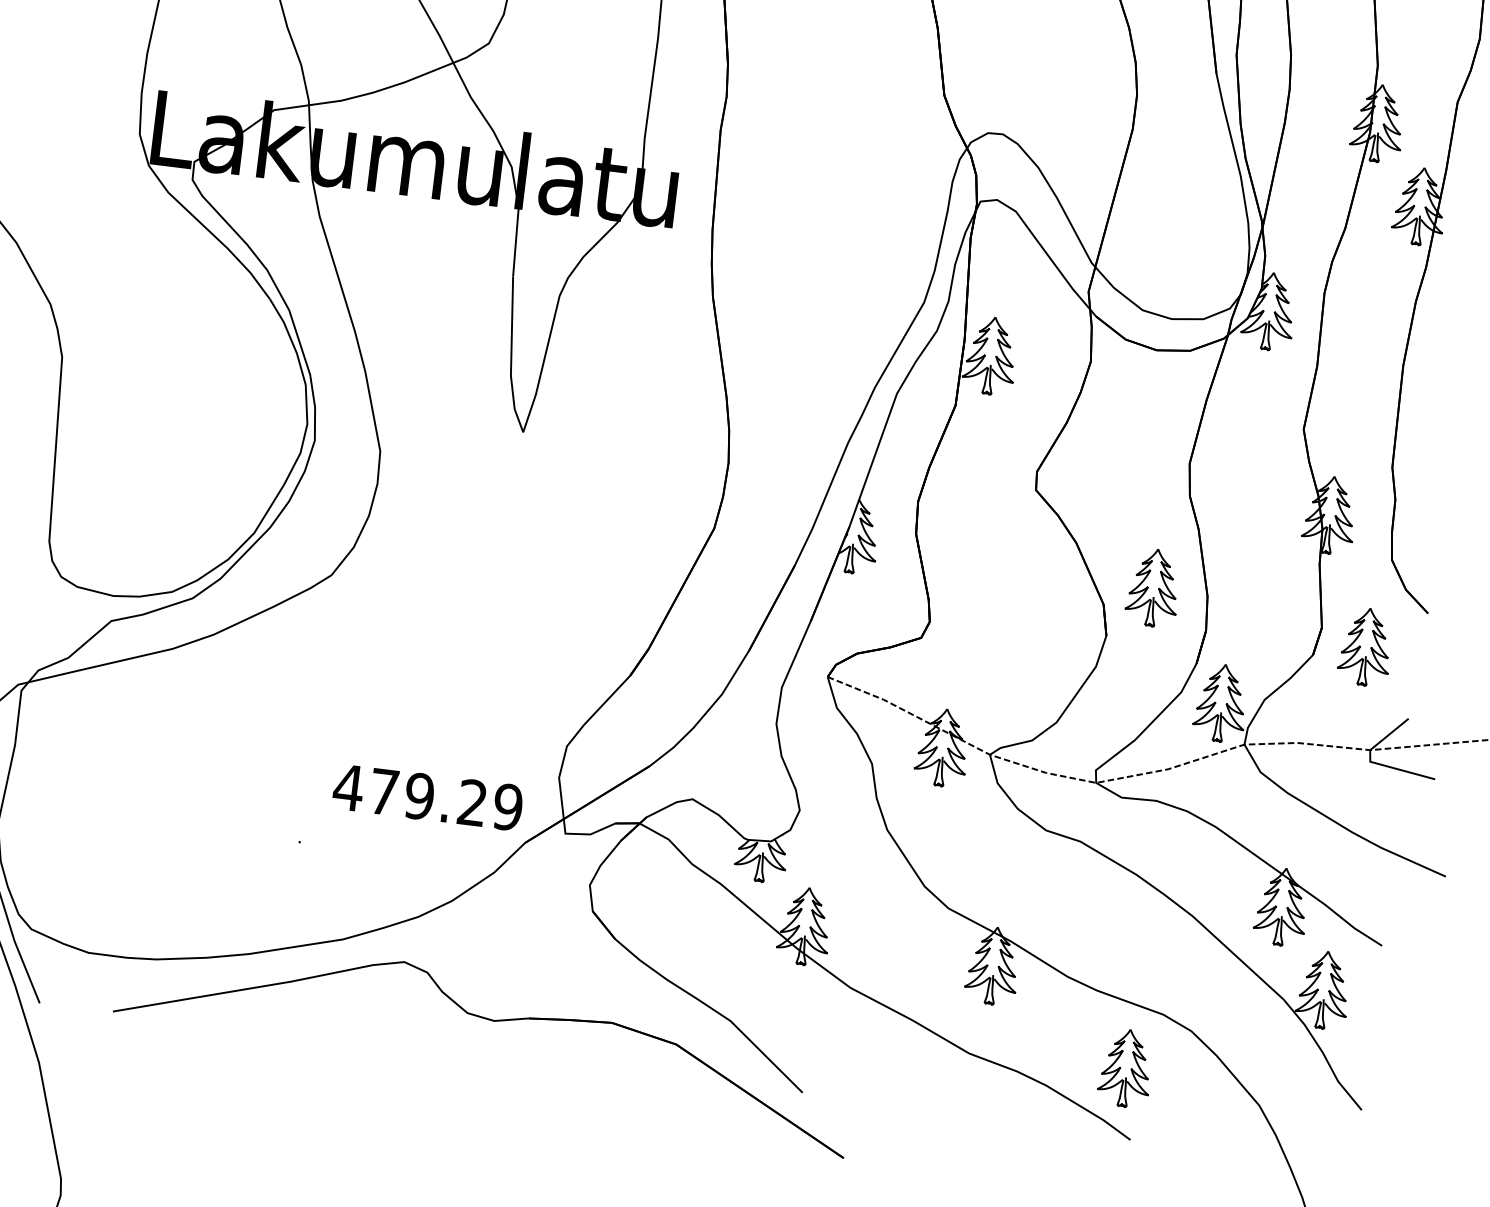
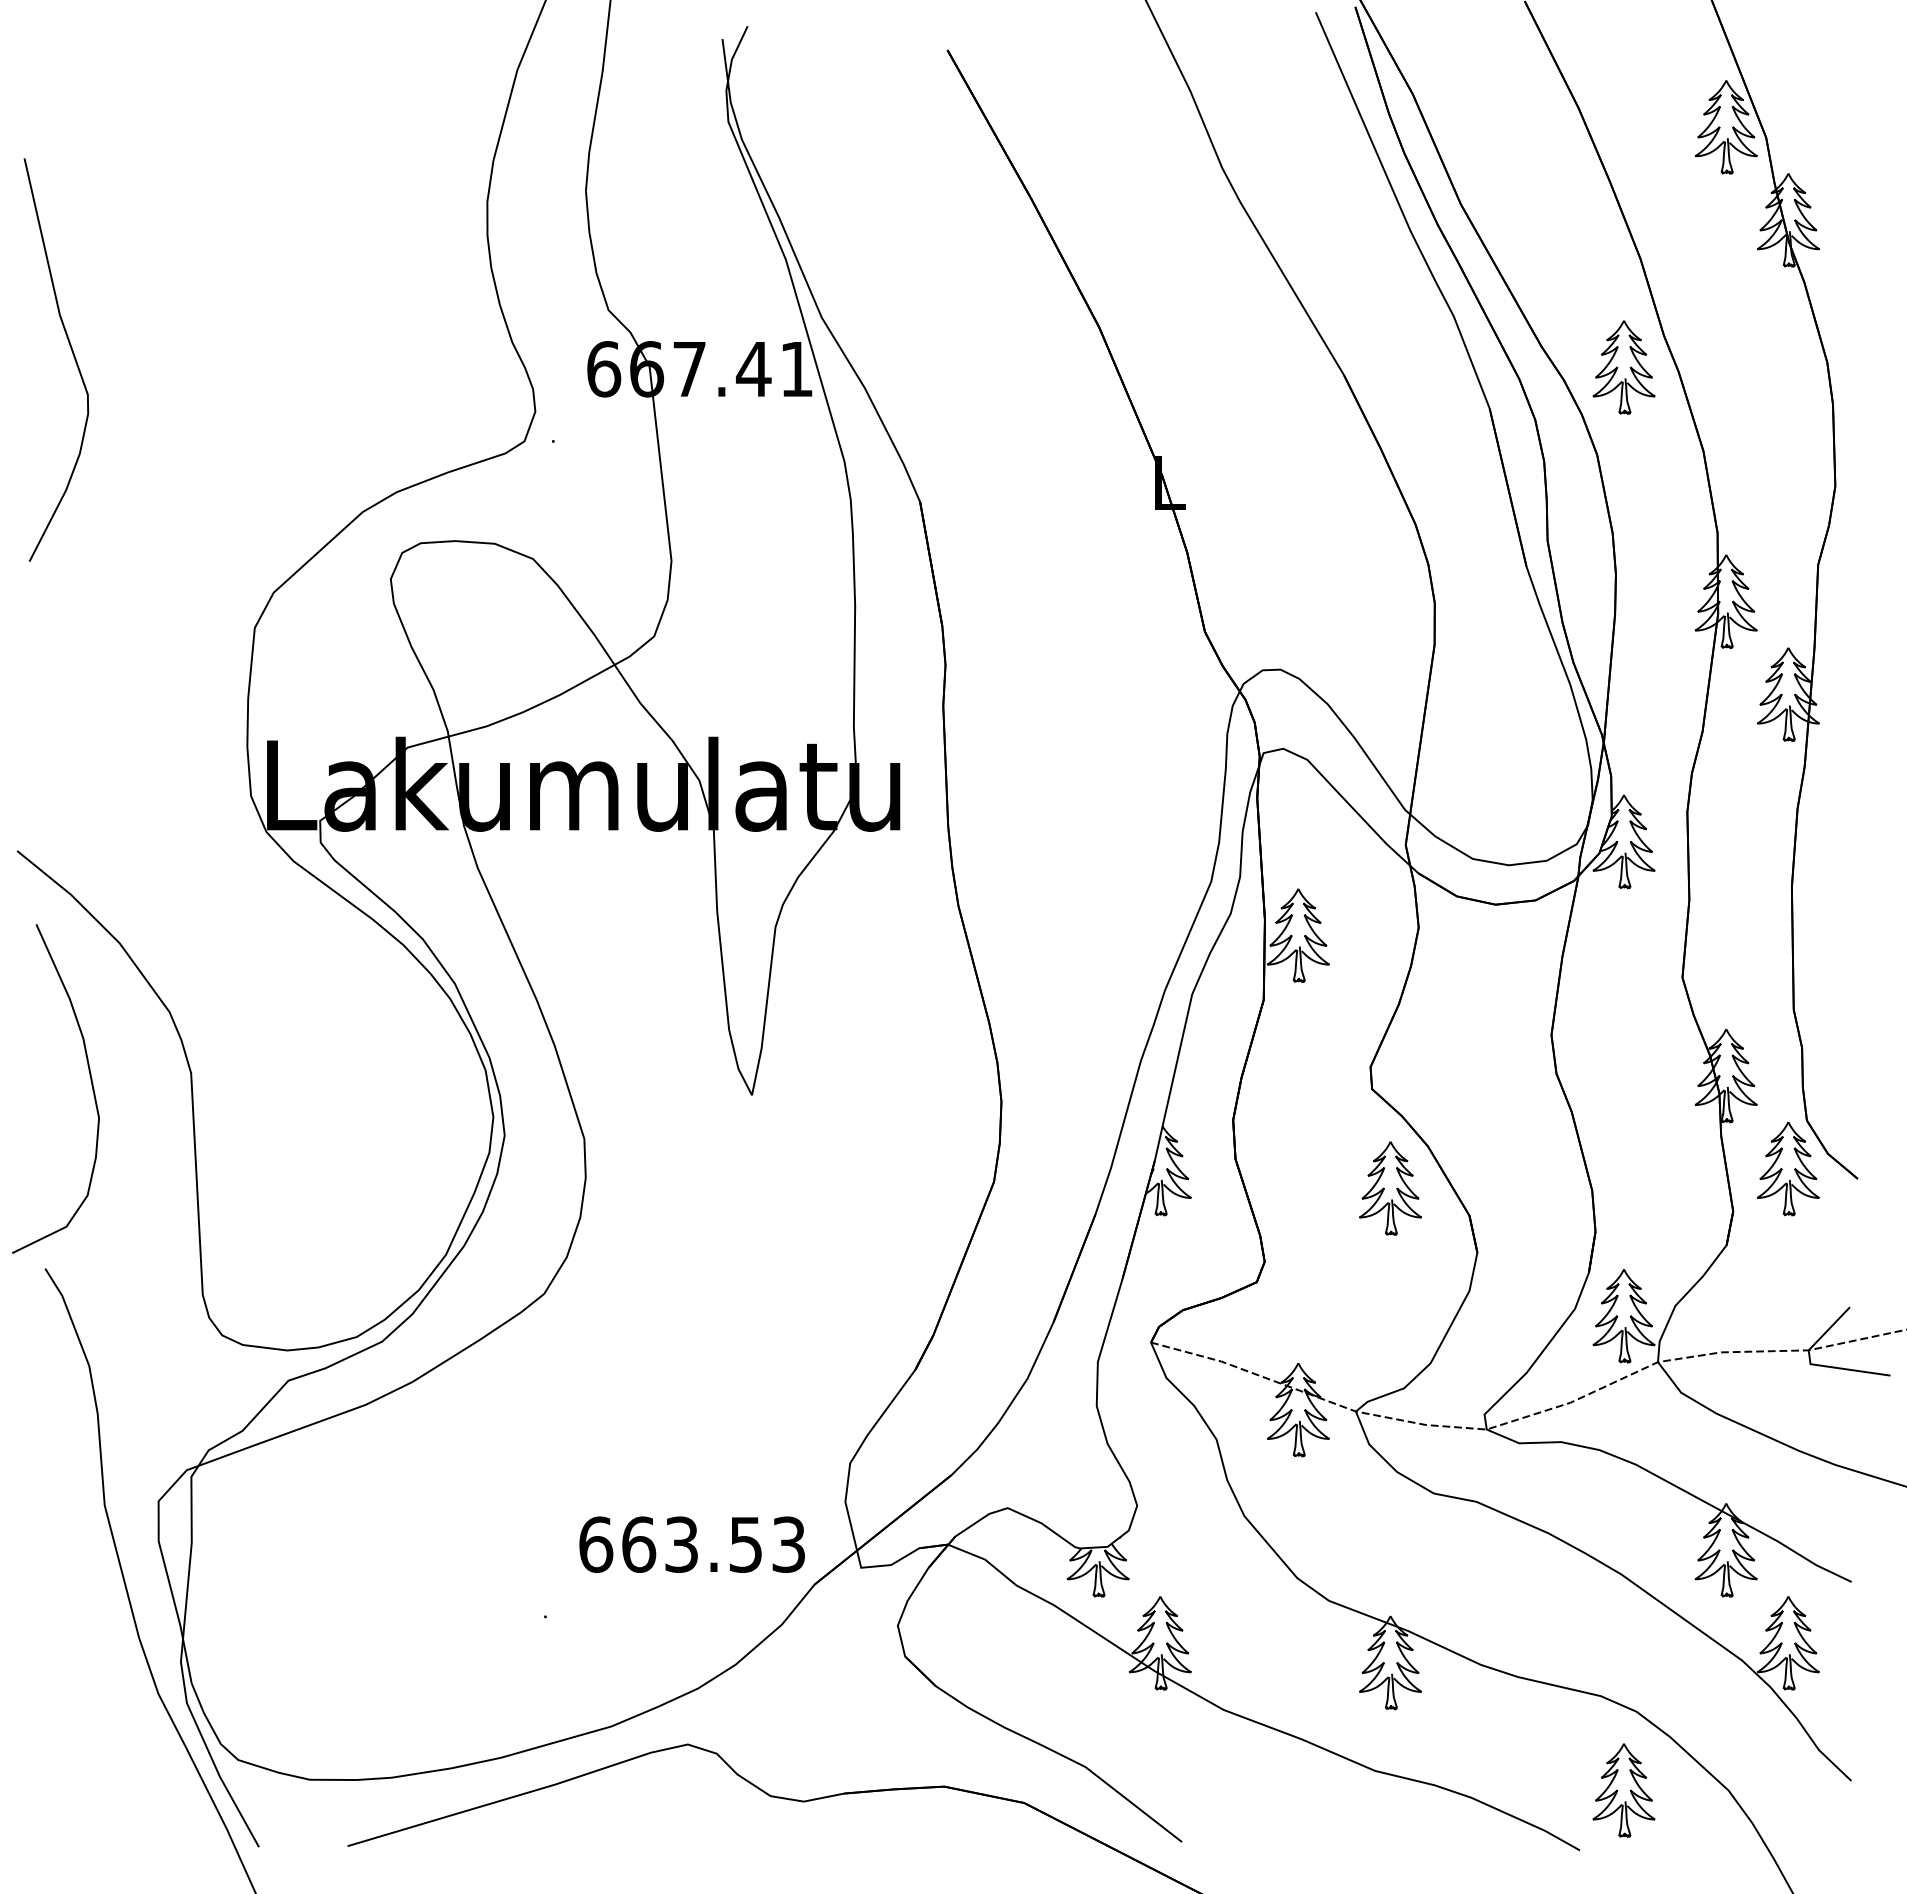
part: (1153, 587) -> (1390, 1188), moved
part: (1365, 647) -> (1788, 1169), moved
text: (427, 797) -> (691, 1544), 479.29 -> 663.53
part: (1125, 1068) -> (1623, 1790), moved

